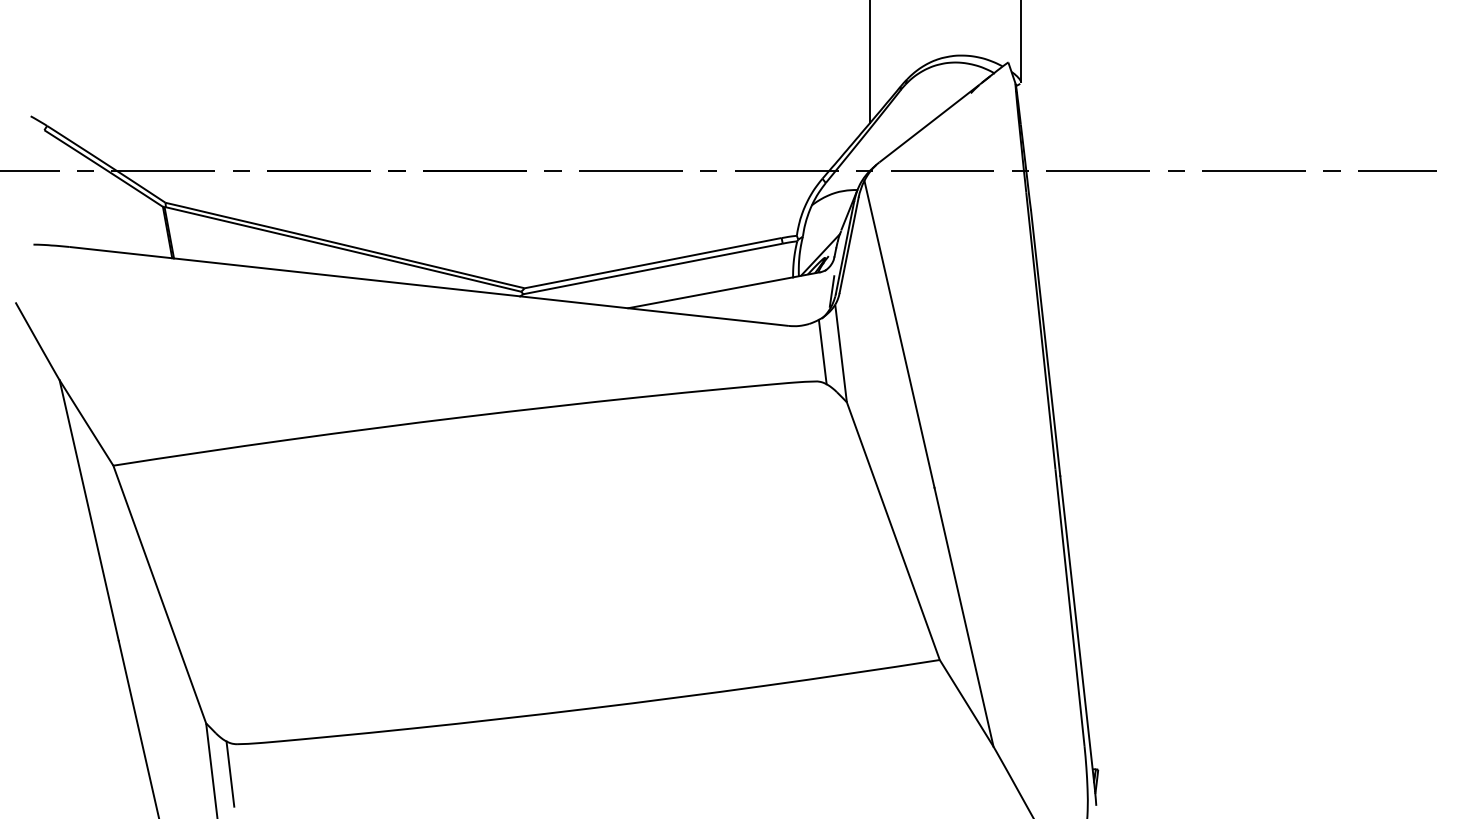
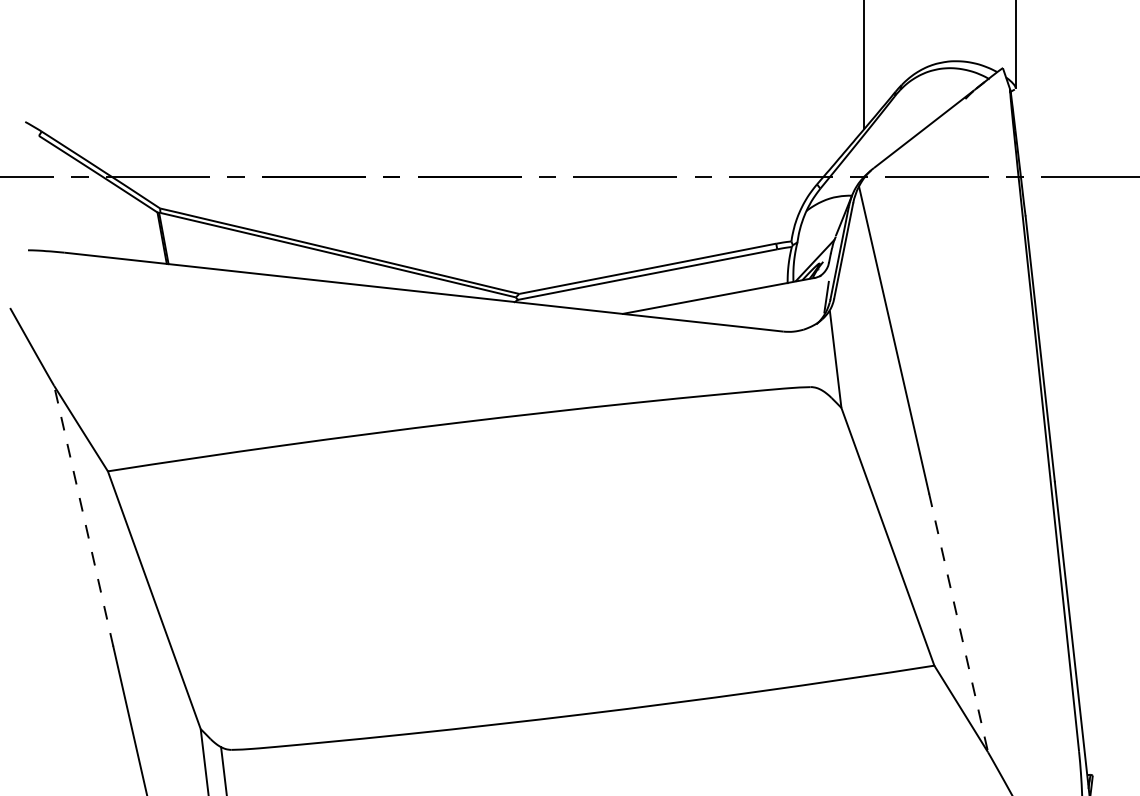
line: (822, 351) -> (817, 357), removed
line: (89, 510) -> (84, 516), solid -> dashed
line: (964, 617) -> (959, 623), solid -> dashed

